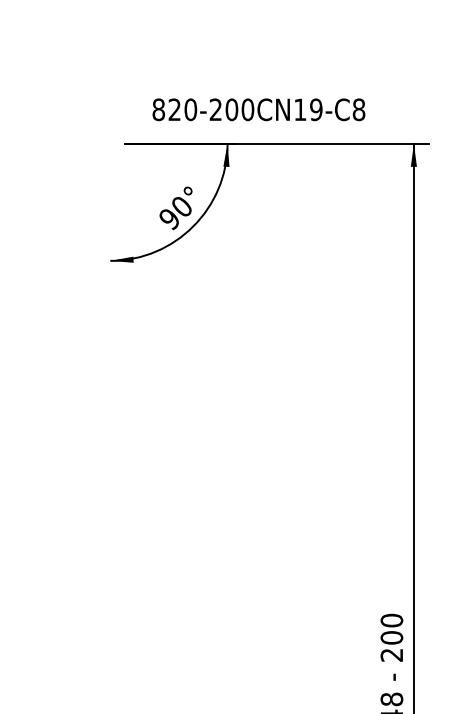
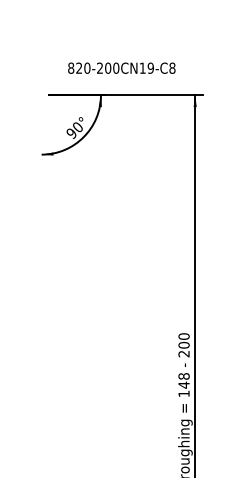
text: (258, 108) -> (121, 67), moved

